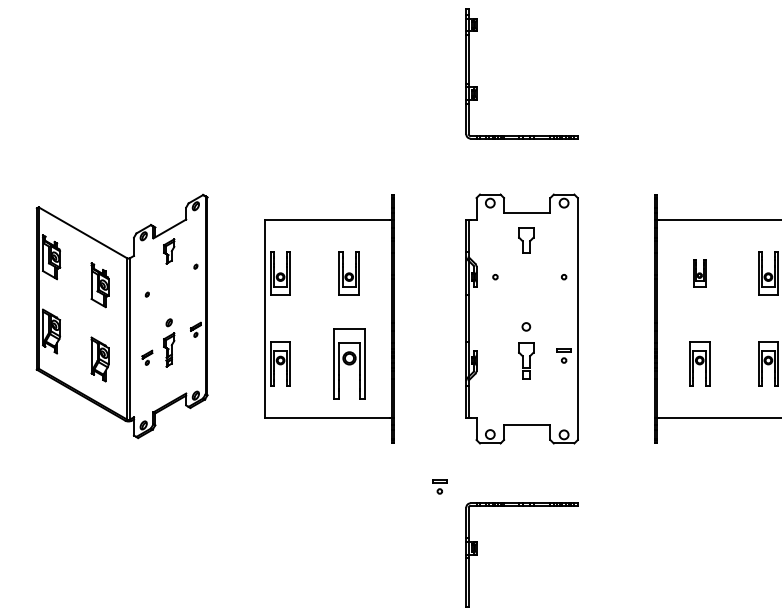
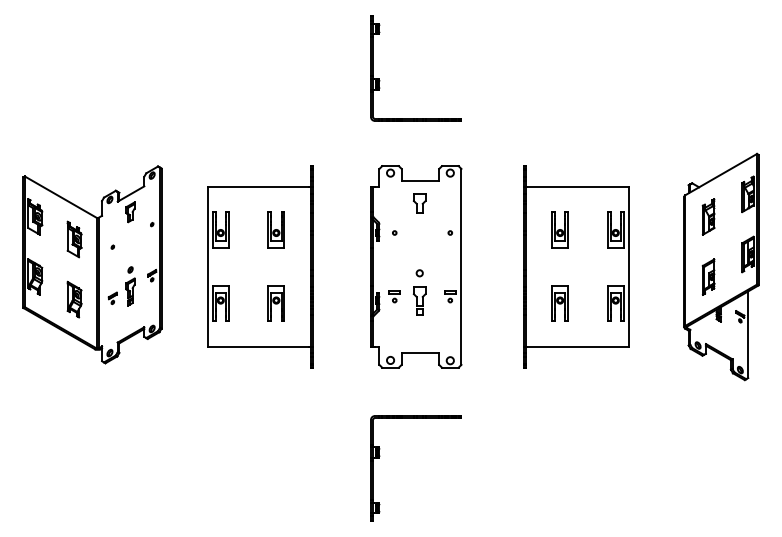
part: (698, 272) -> (559, 229), size x1.67
part: (348, 364) -> (275, 303), size x0.62
part: (439, 486) -> (394, 296), moved

